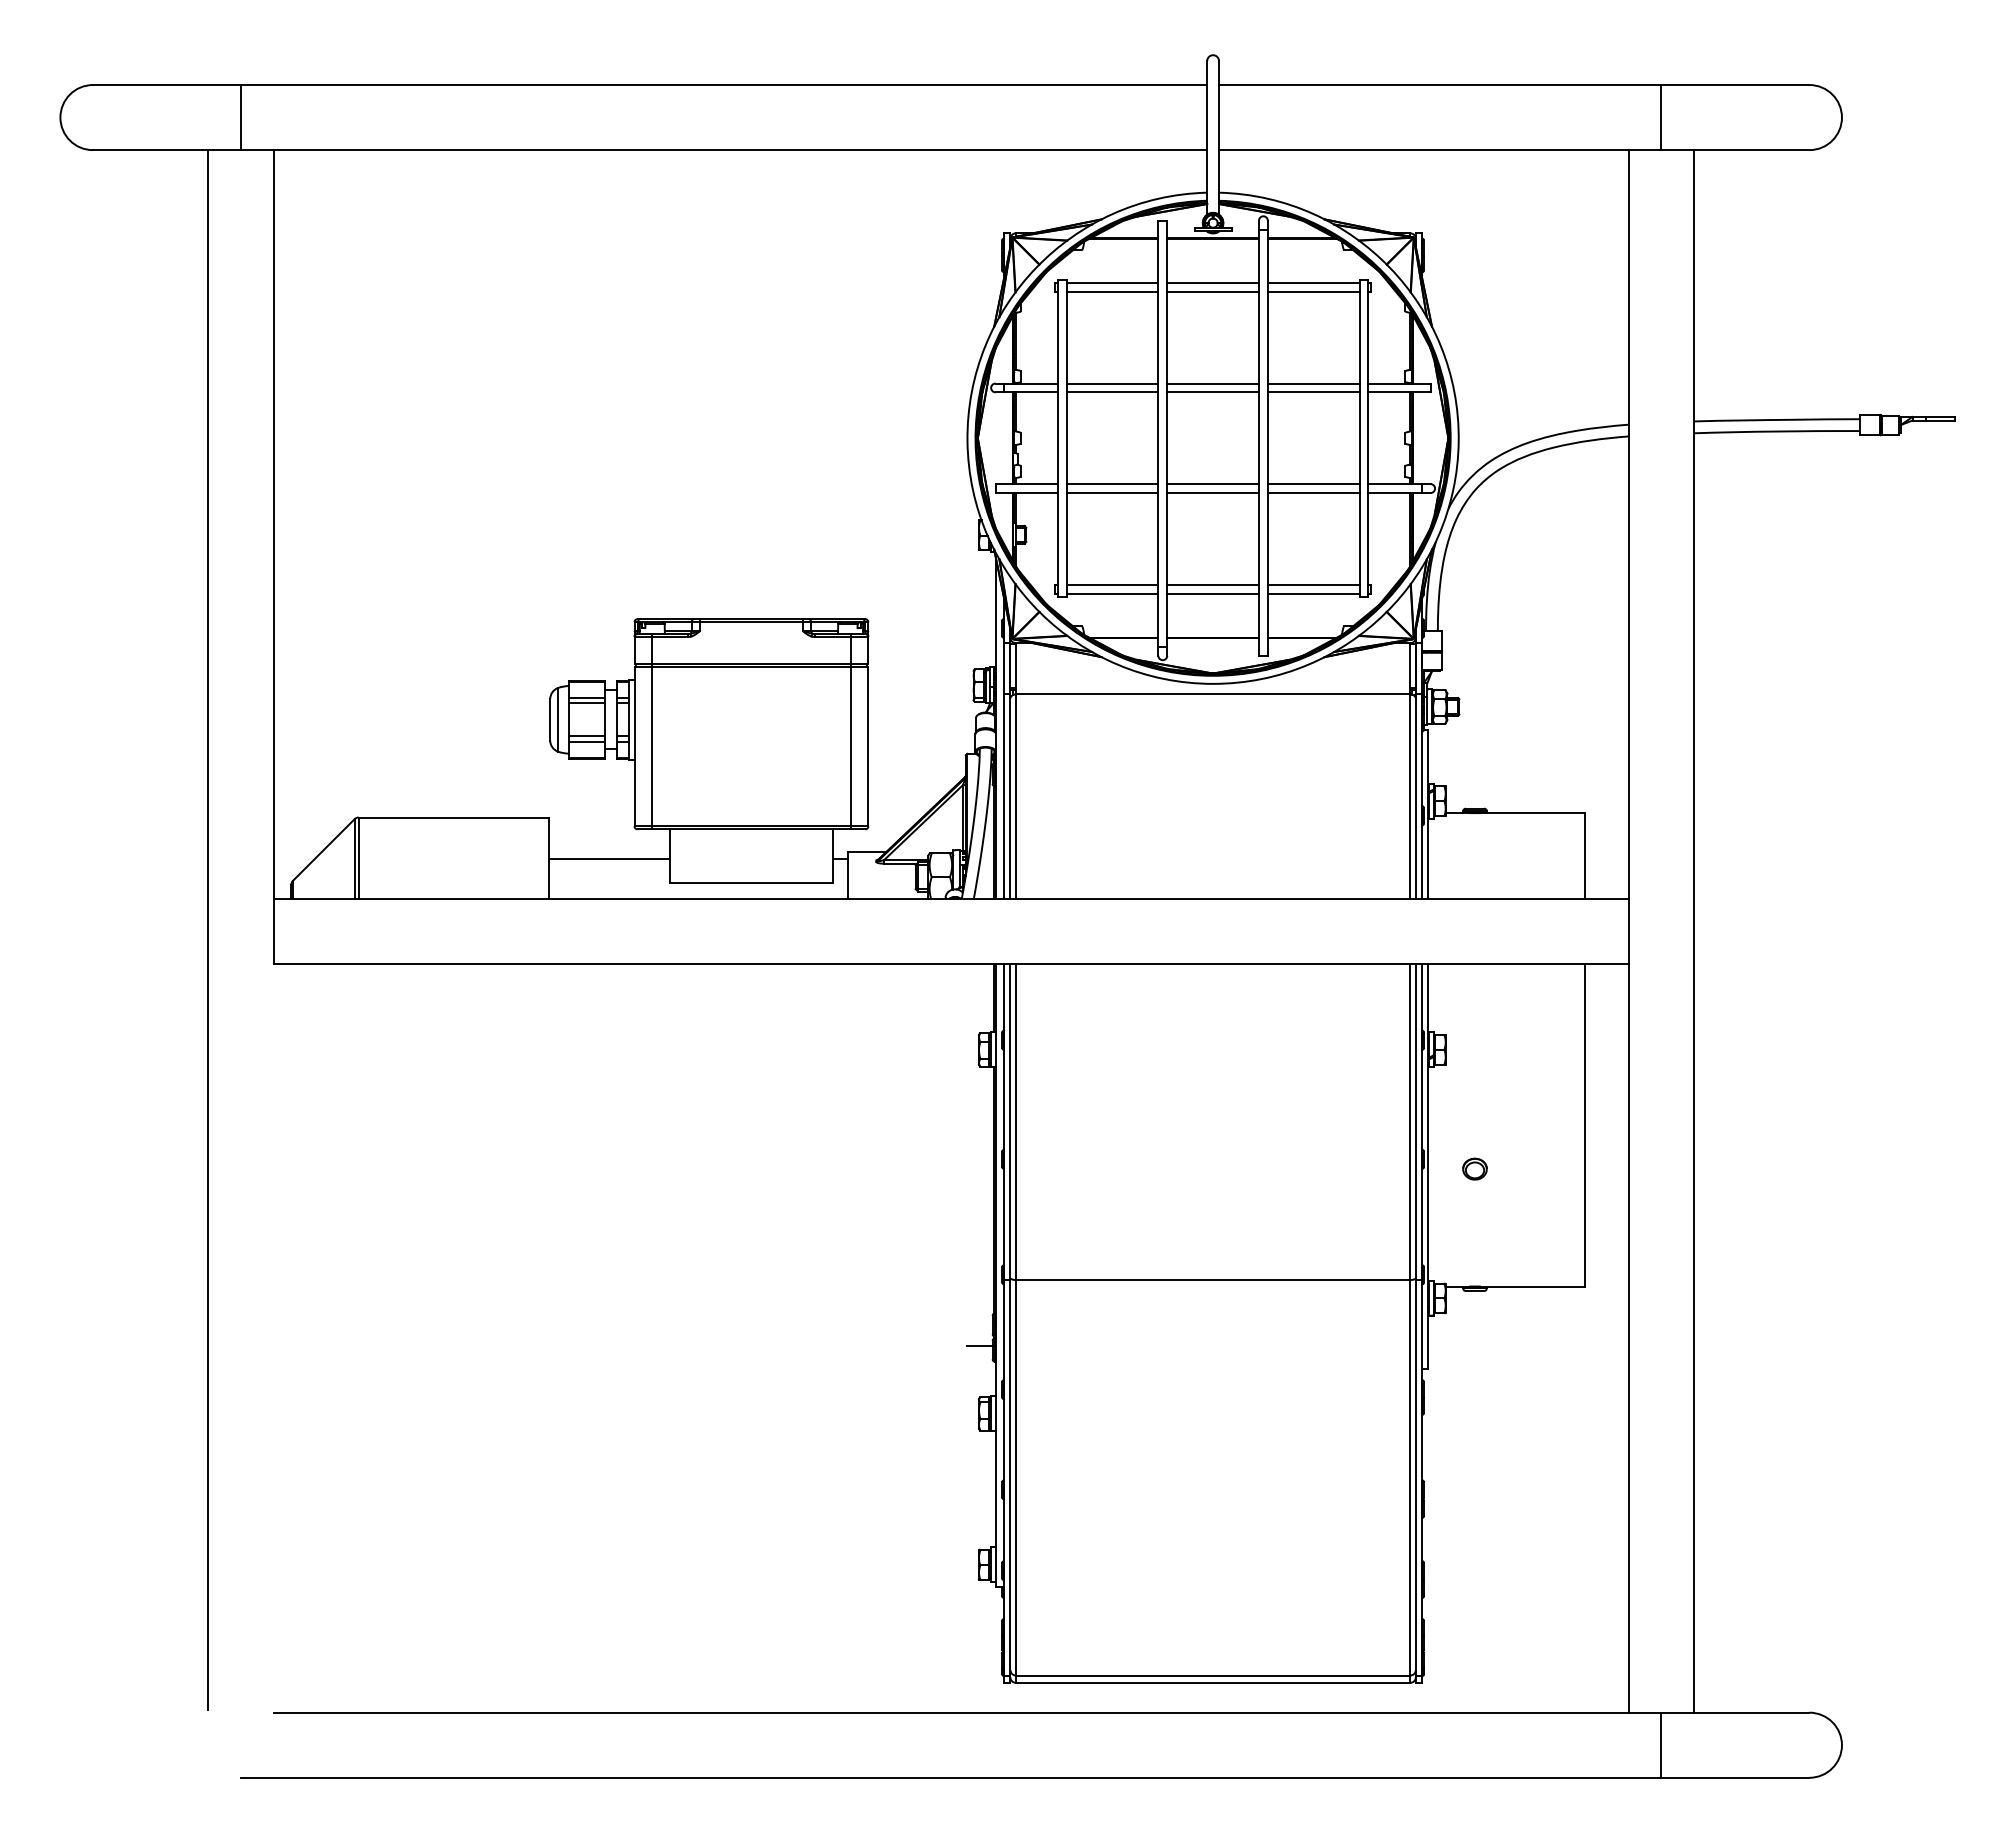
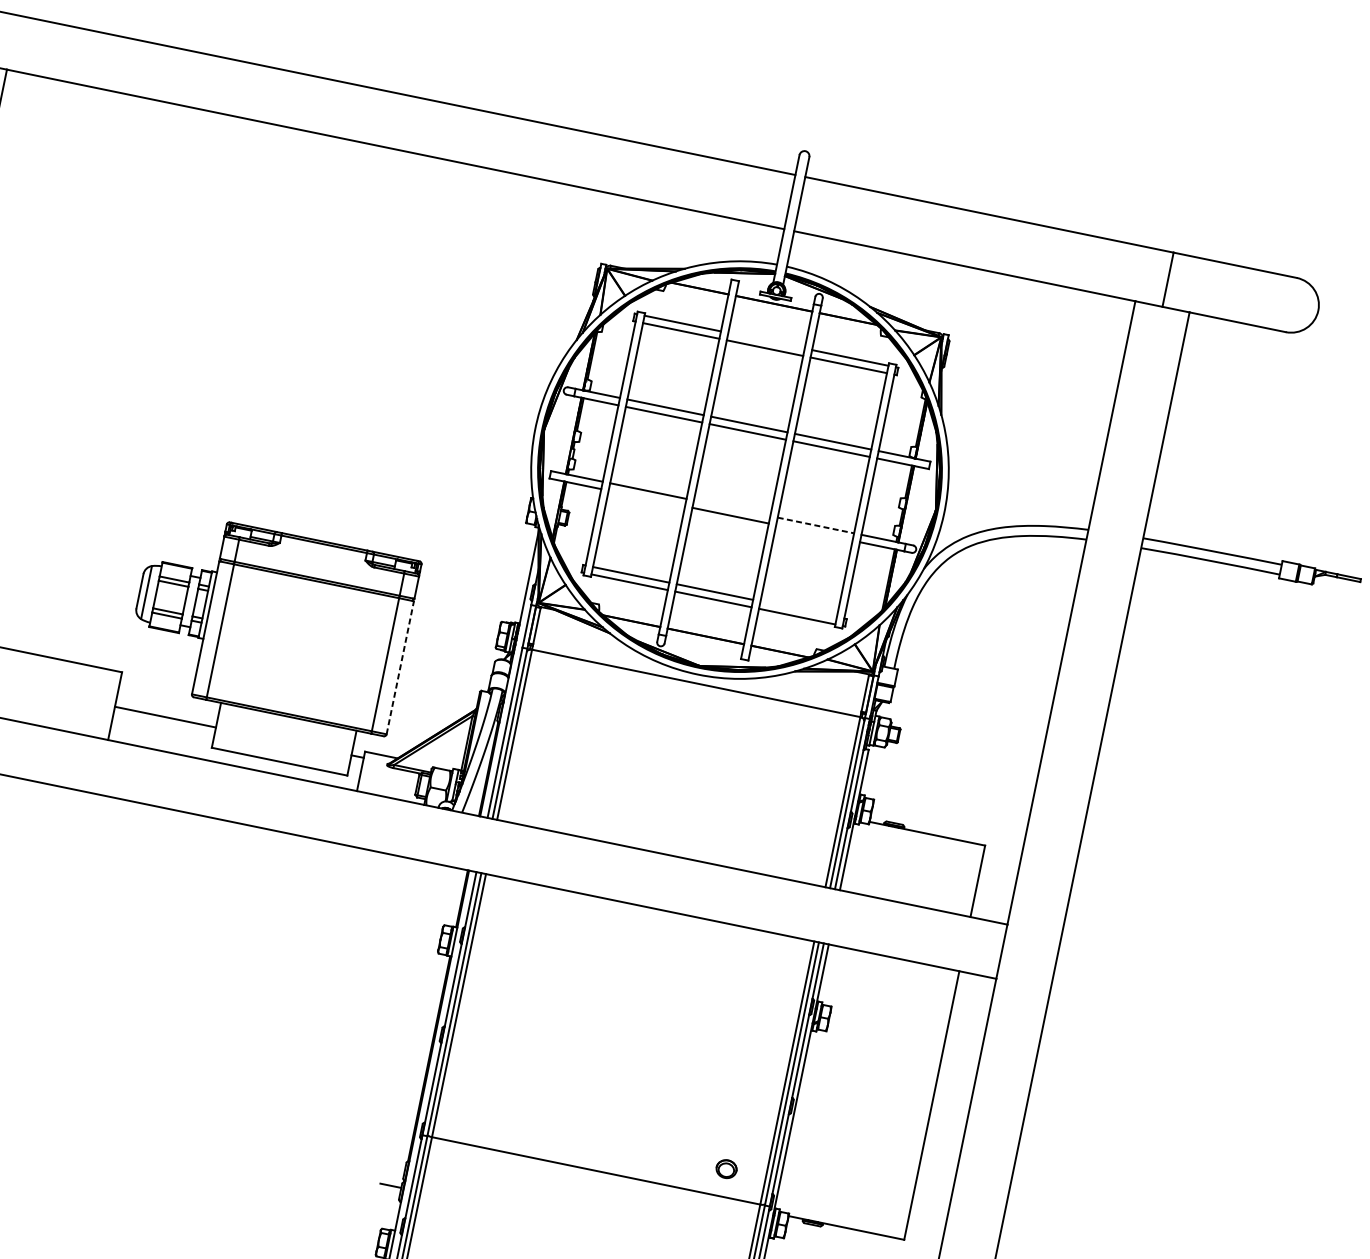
line: (1212, 282) -> (766, 340), removed
line: (1212, 484) -> (731, 508), removed
line: (1313, 484) -> (815, 525), solid -> dashed
line: (1112, 493) -> (646, 498), removed
line: (1313, 493) -> (814, 533), removed
line: (1313, 584) -> (798, 609), removed
line: (868, 746) -> (400, 667), solid -> dashed
part: (1474, 1168) -> (726, 1168), moved

